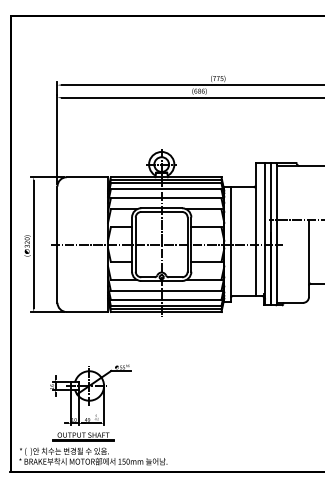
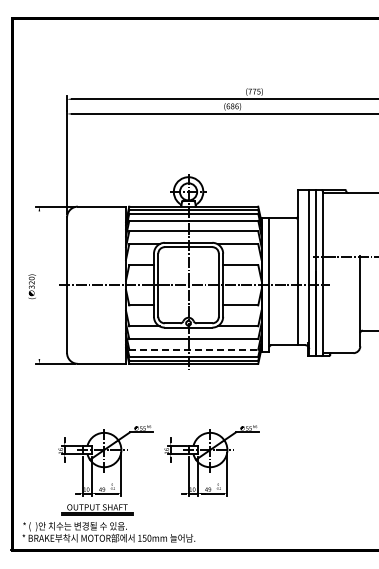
line: (33, 244) -> (39, 285), removed
line: (166, 299) -> (194, 349), solid -> dashed
part: (181, 394) -> (211, 460), added

